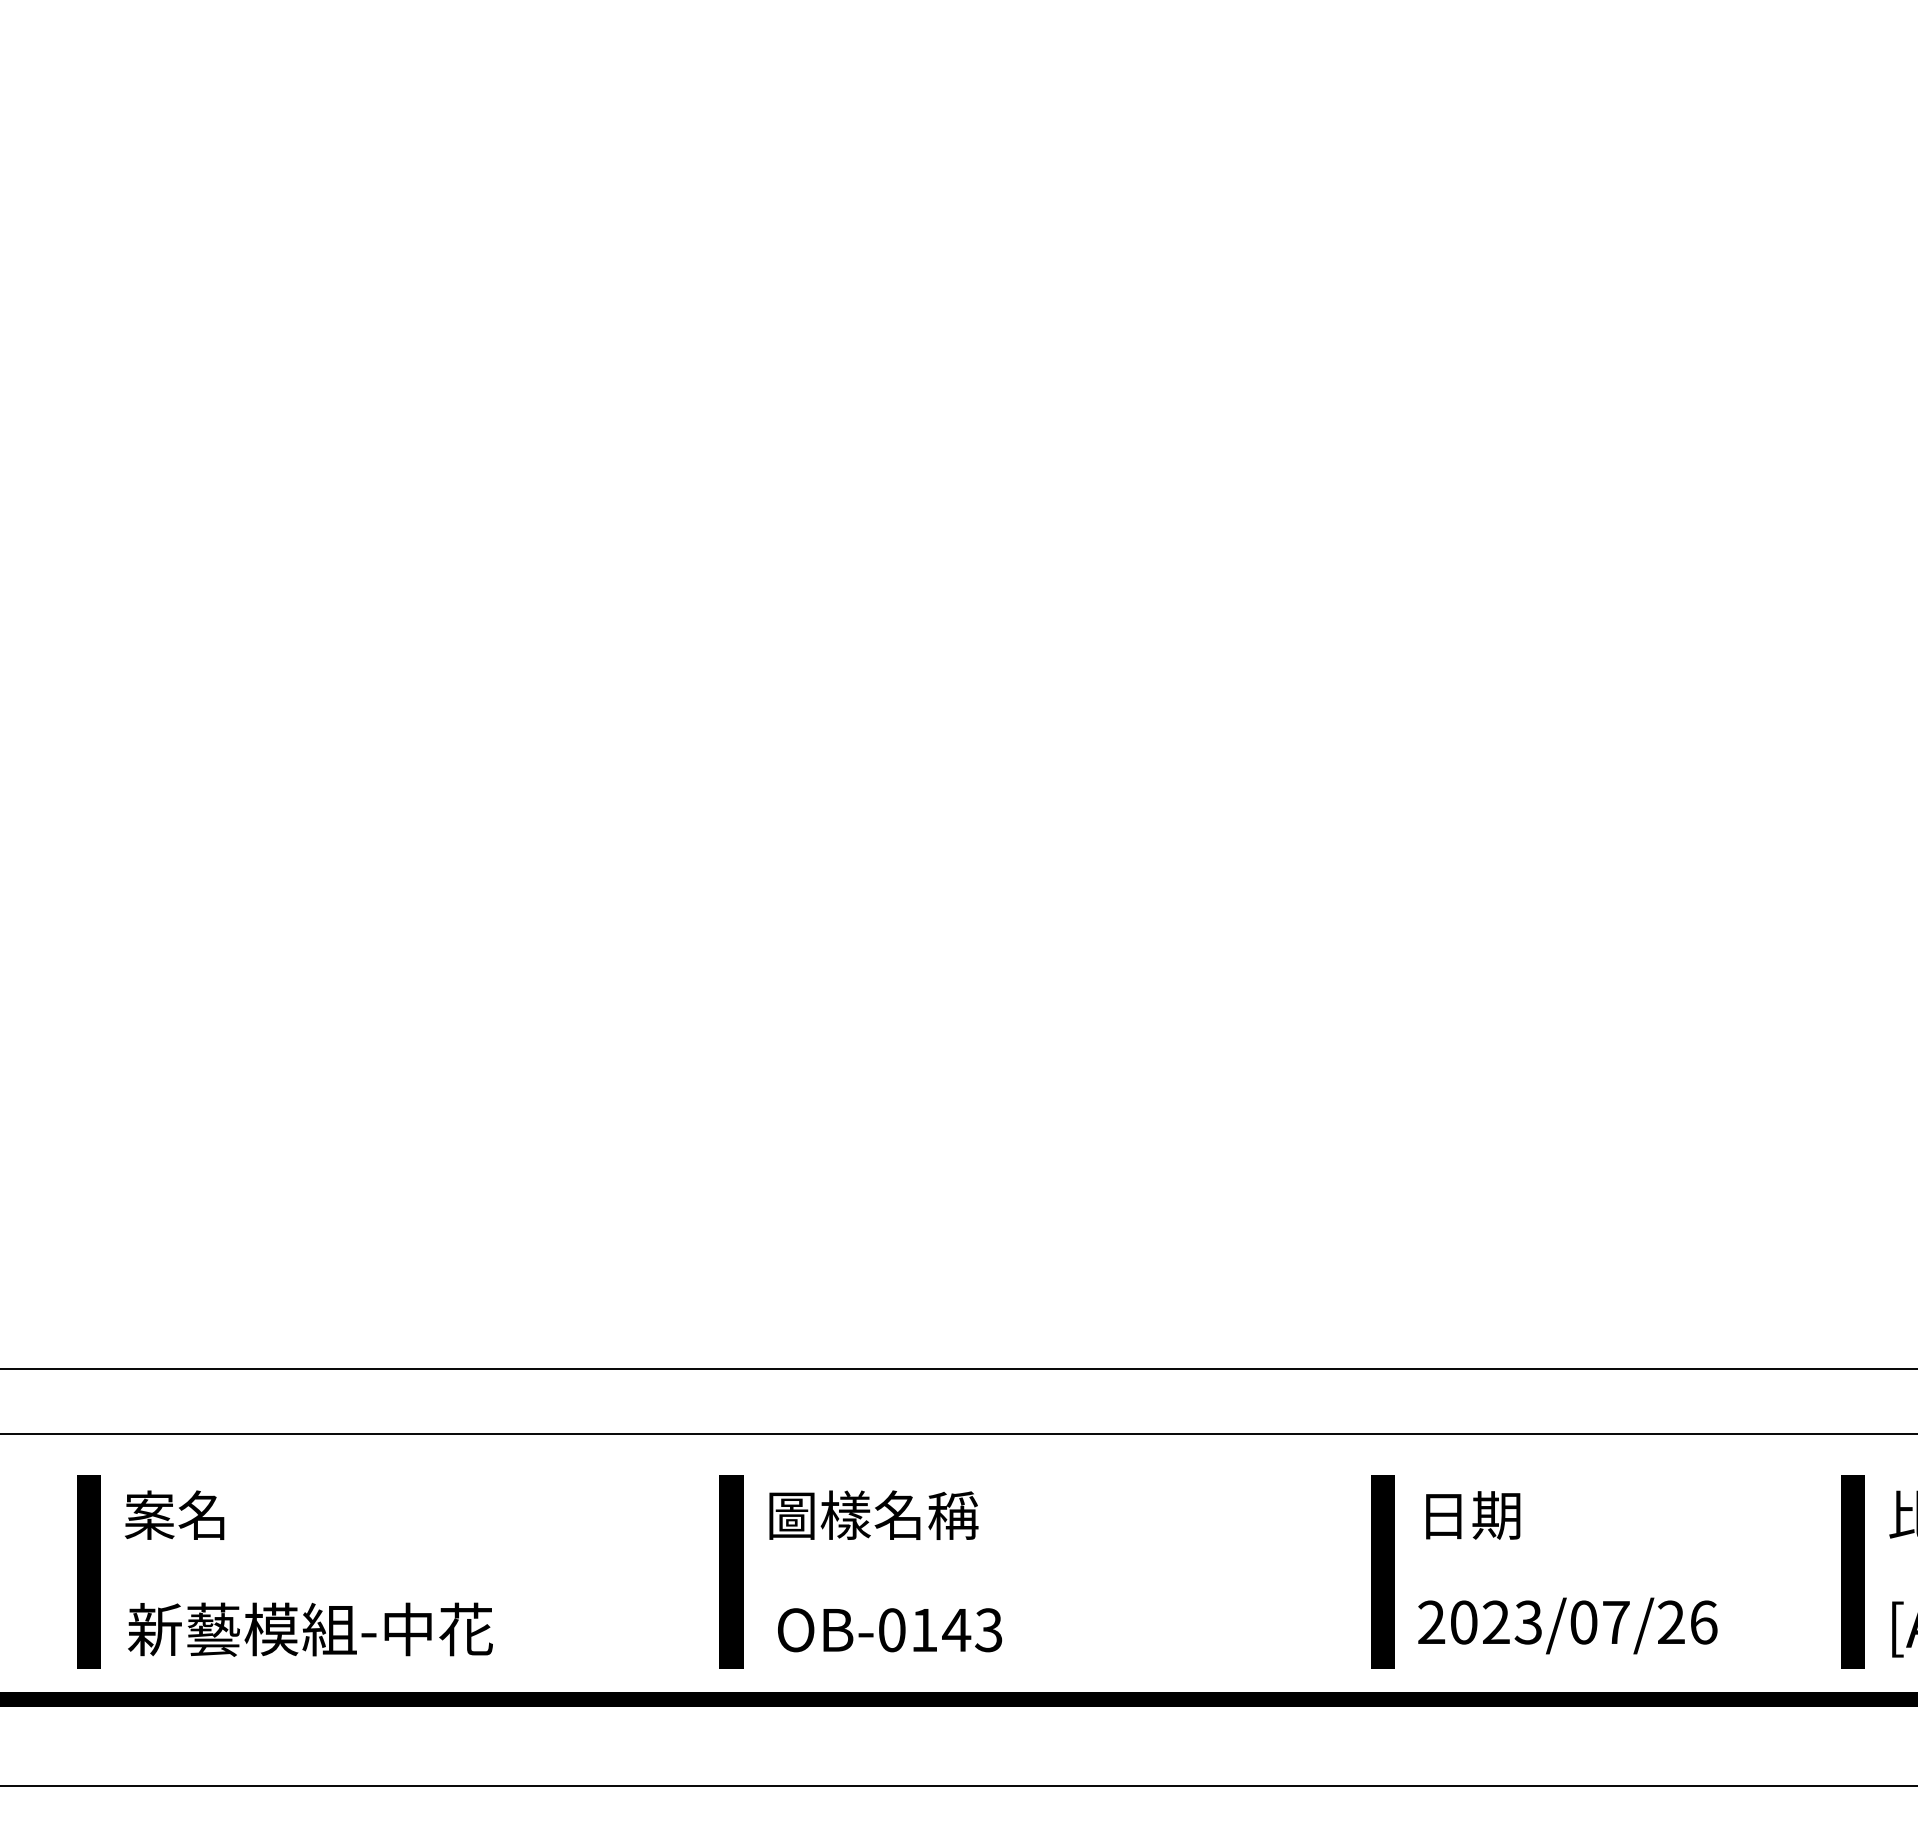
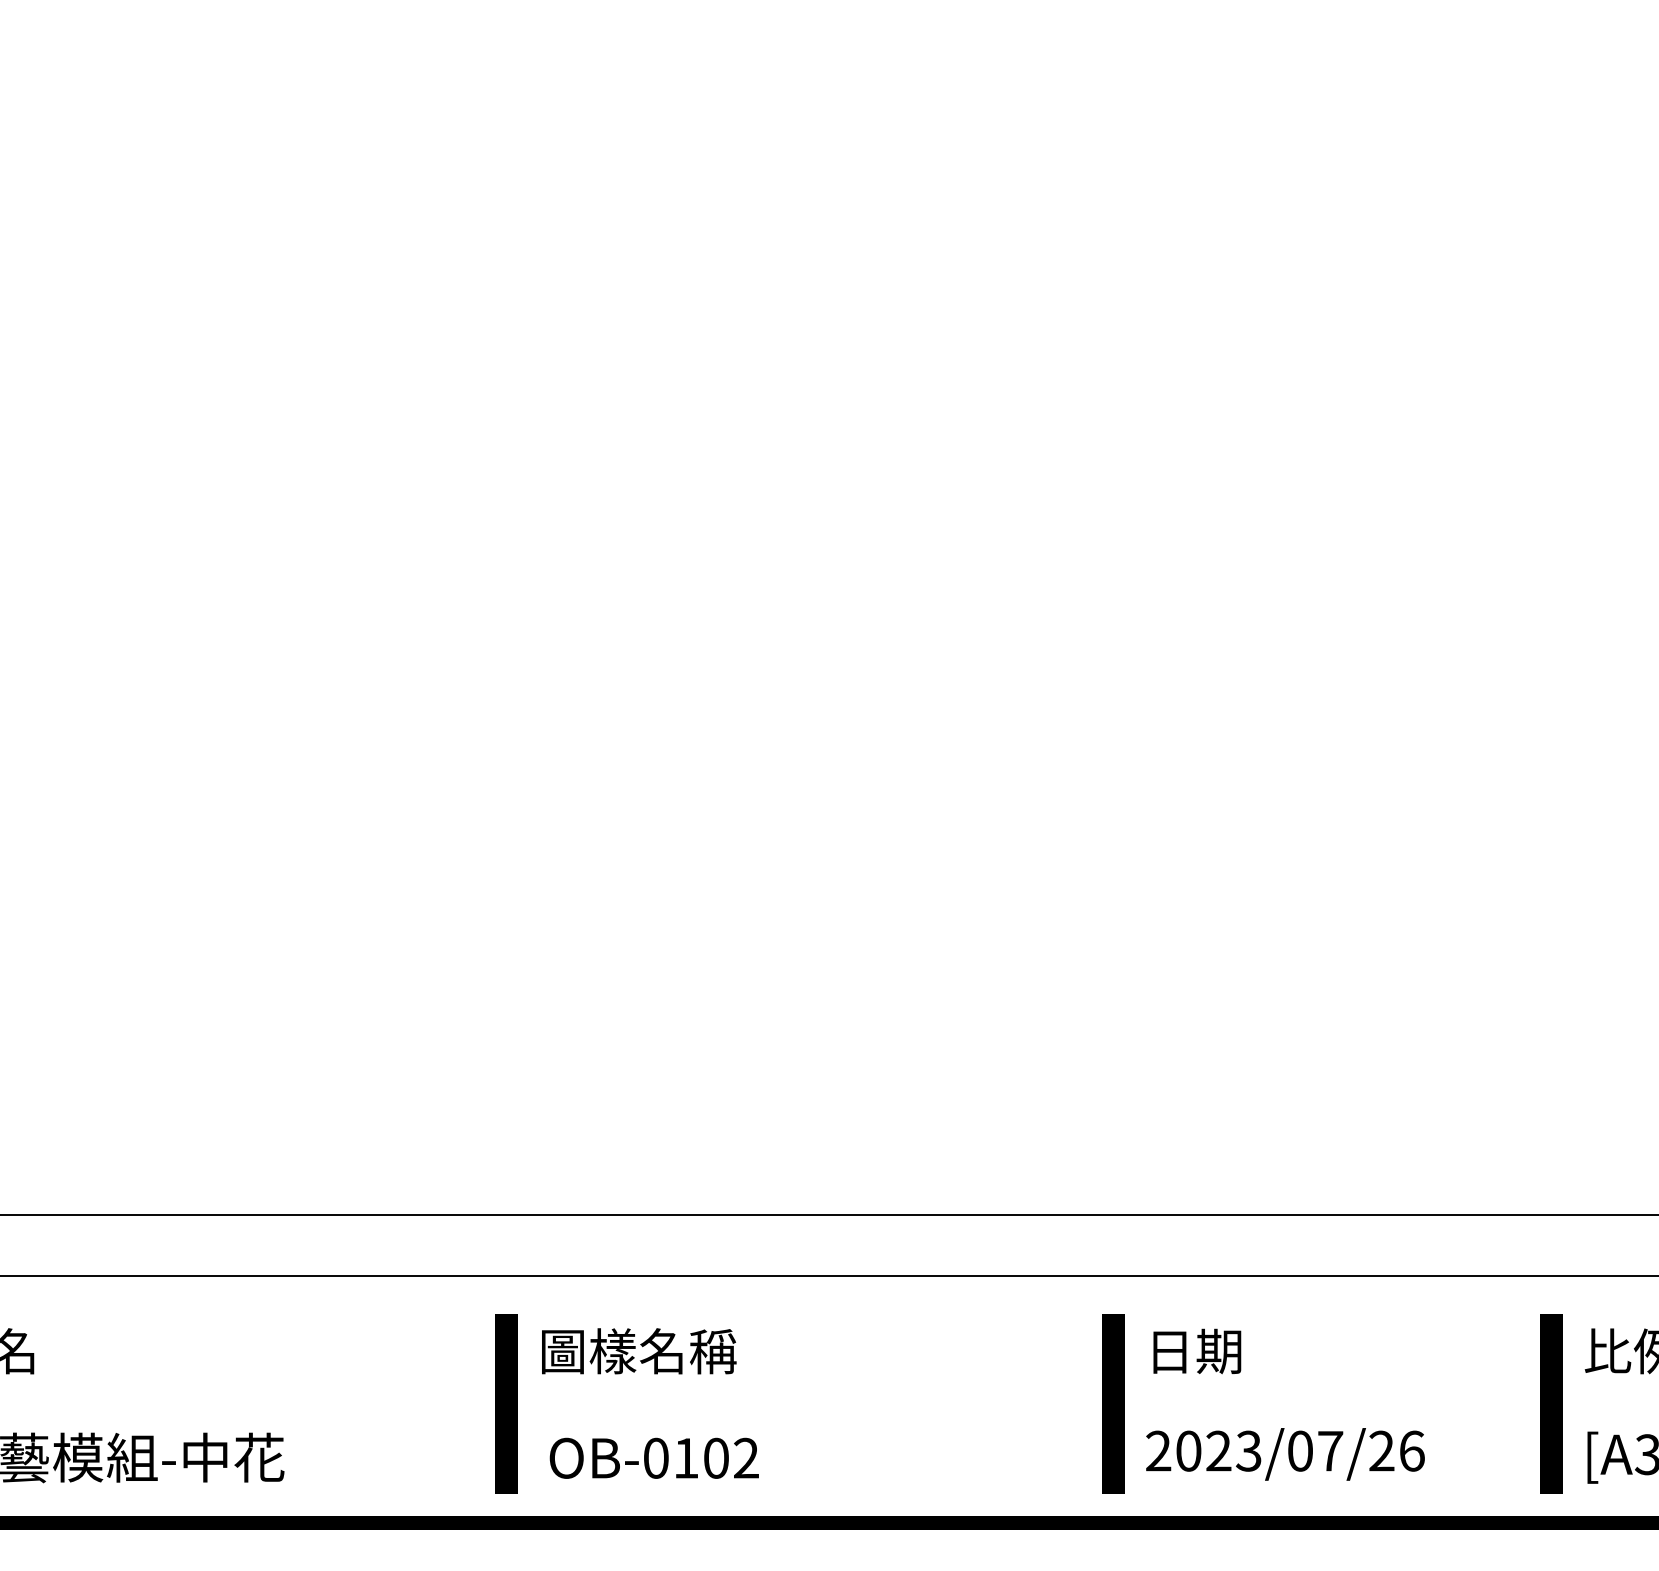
text: (972, 1630) -> (731, 1458), OB-0143 -> OB-0102

